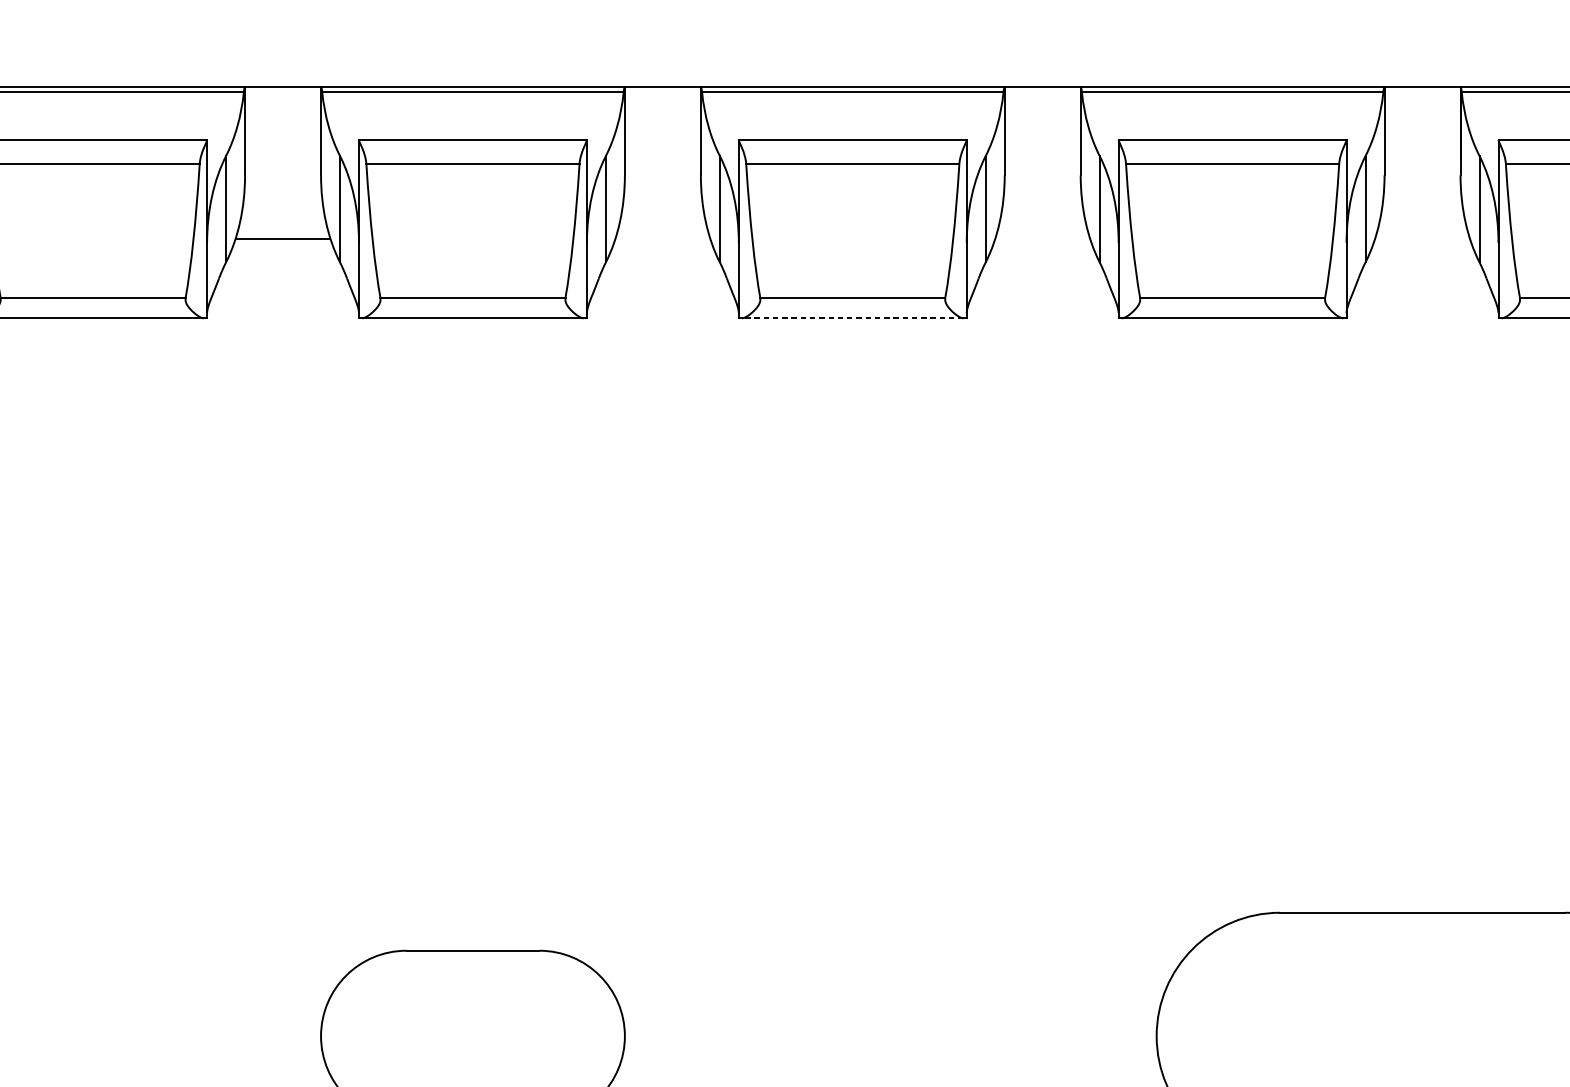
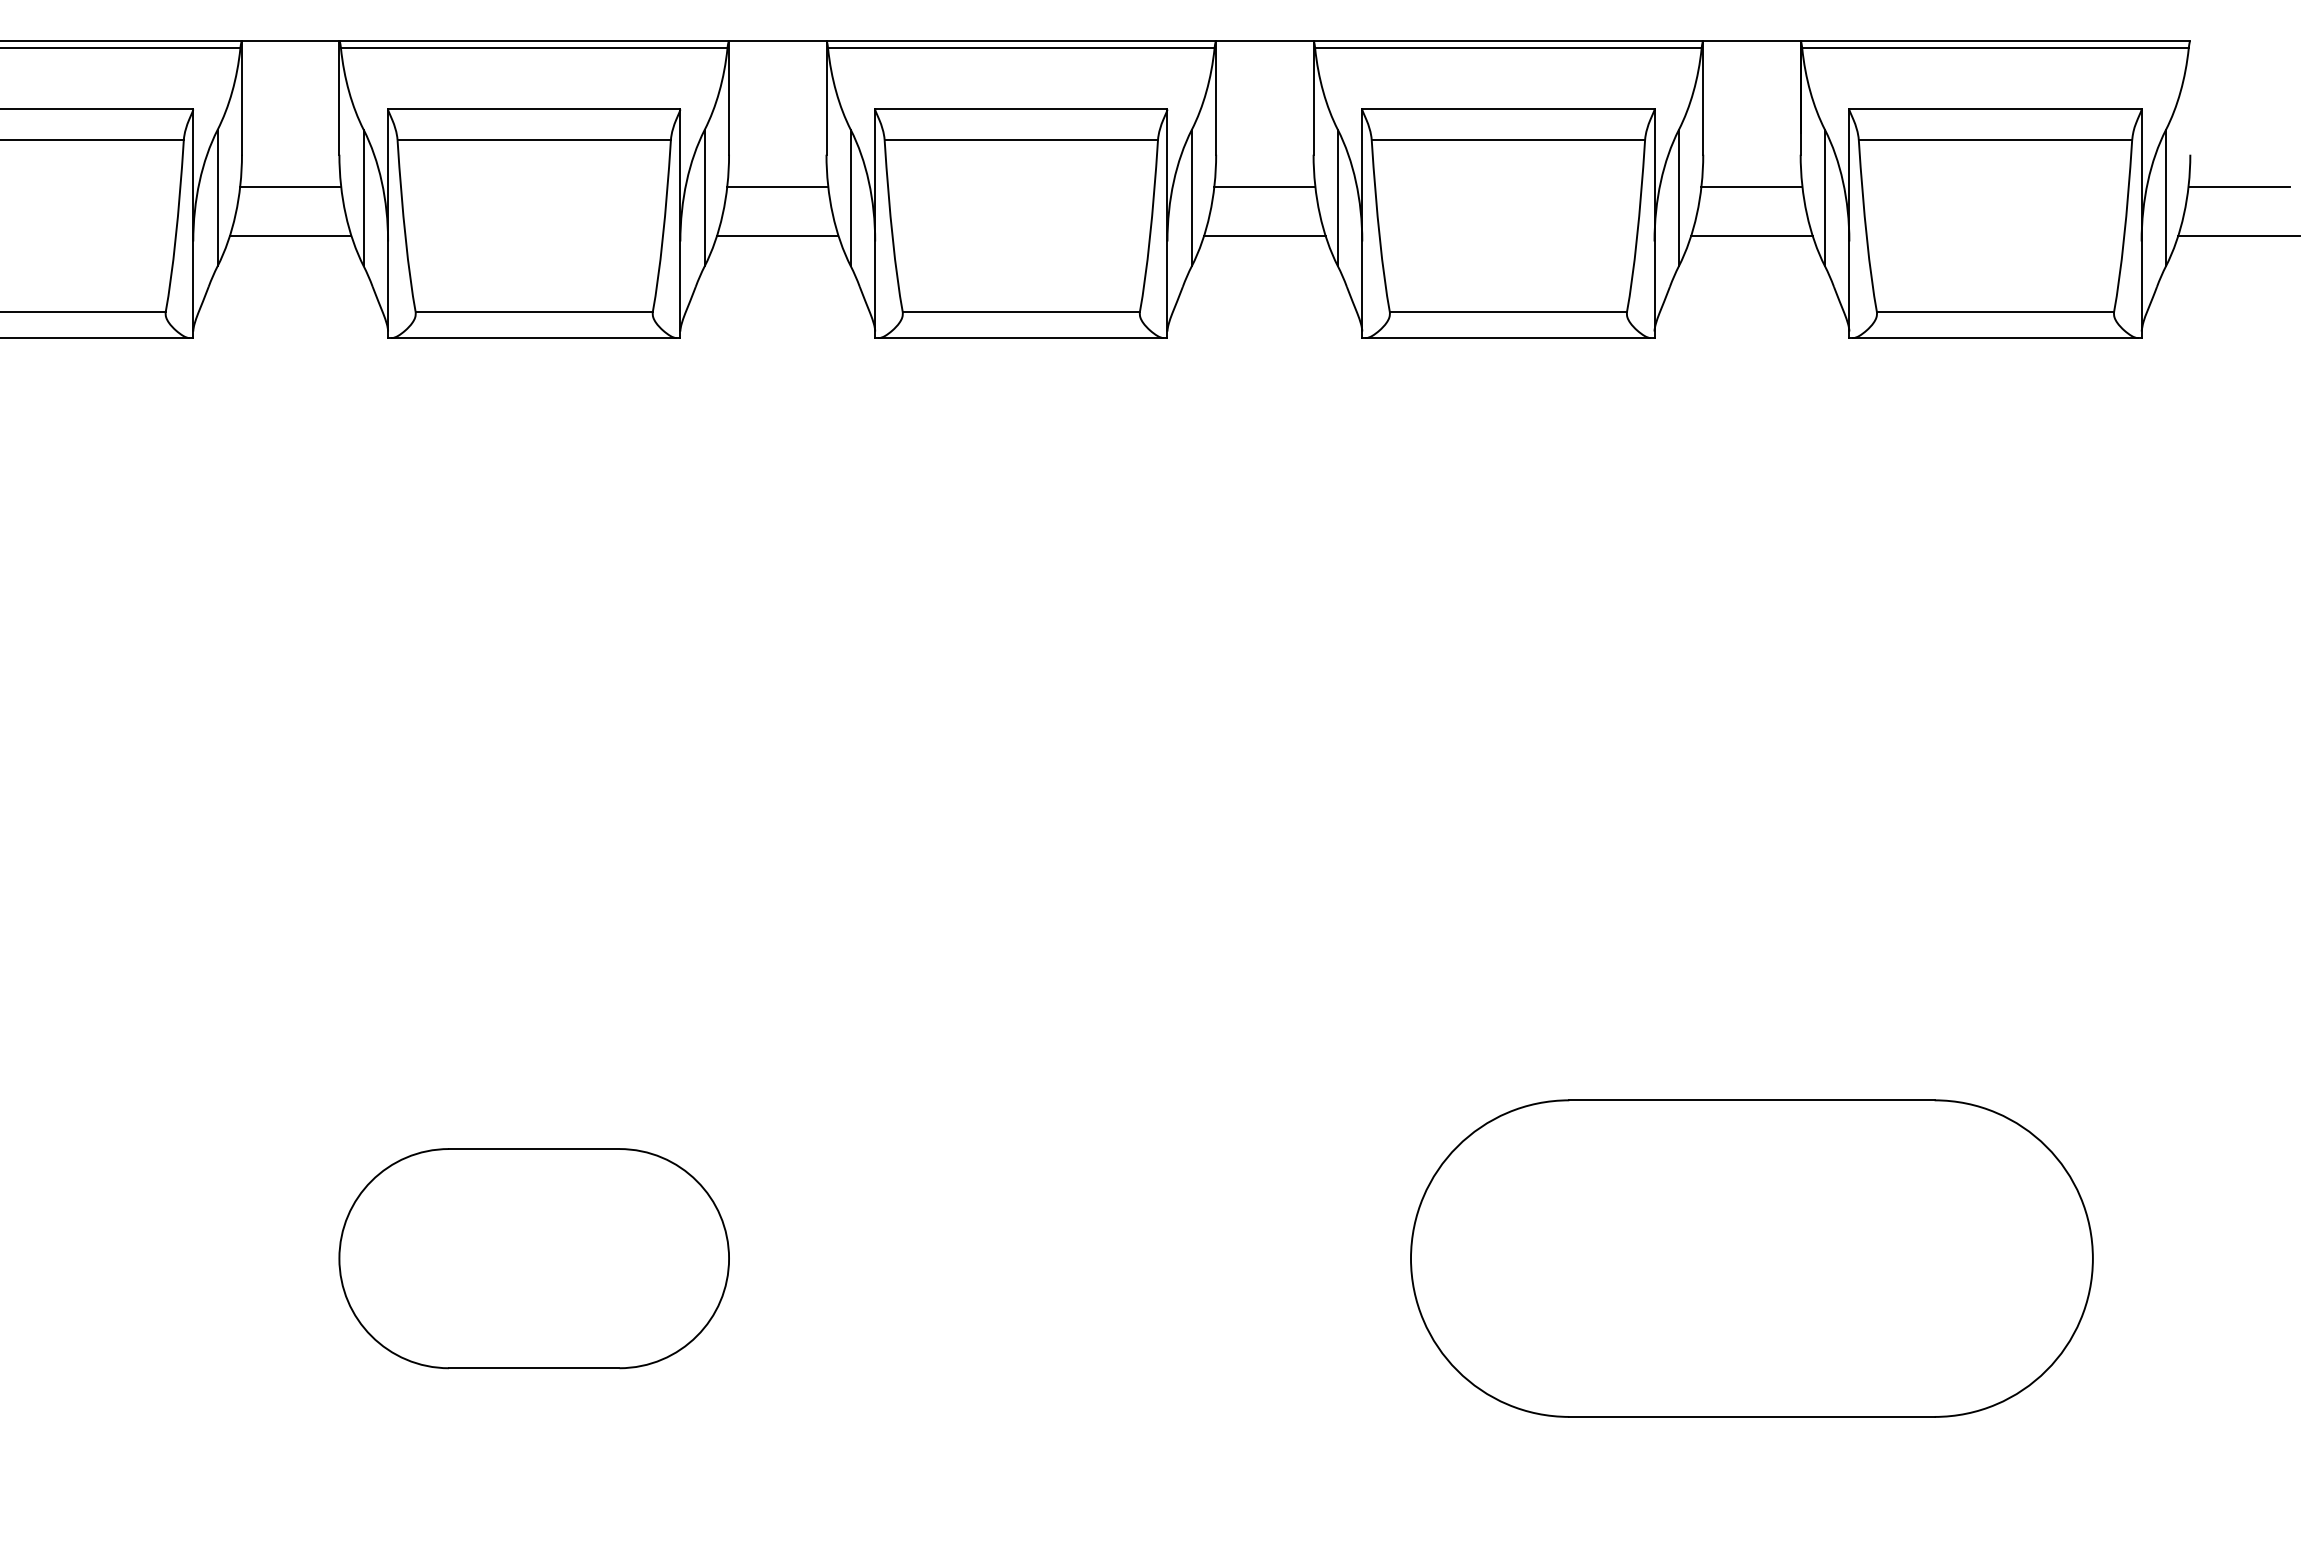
line: (282, 200) -> (290, 187), added
line: (662, 200) -> (777, 187), added
line: (1042, 200) -> (1264, 187), added
line: (1422, 200) -> (1751, 187), added
line: (662, 238) -> (777, 235), added
line: (1042, 238) -> (1264, 235), added
line: (1422, 238) -> (1751, 235), added
line: (852, 318) -> (1020, 338), dashed -> solid

